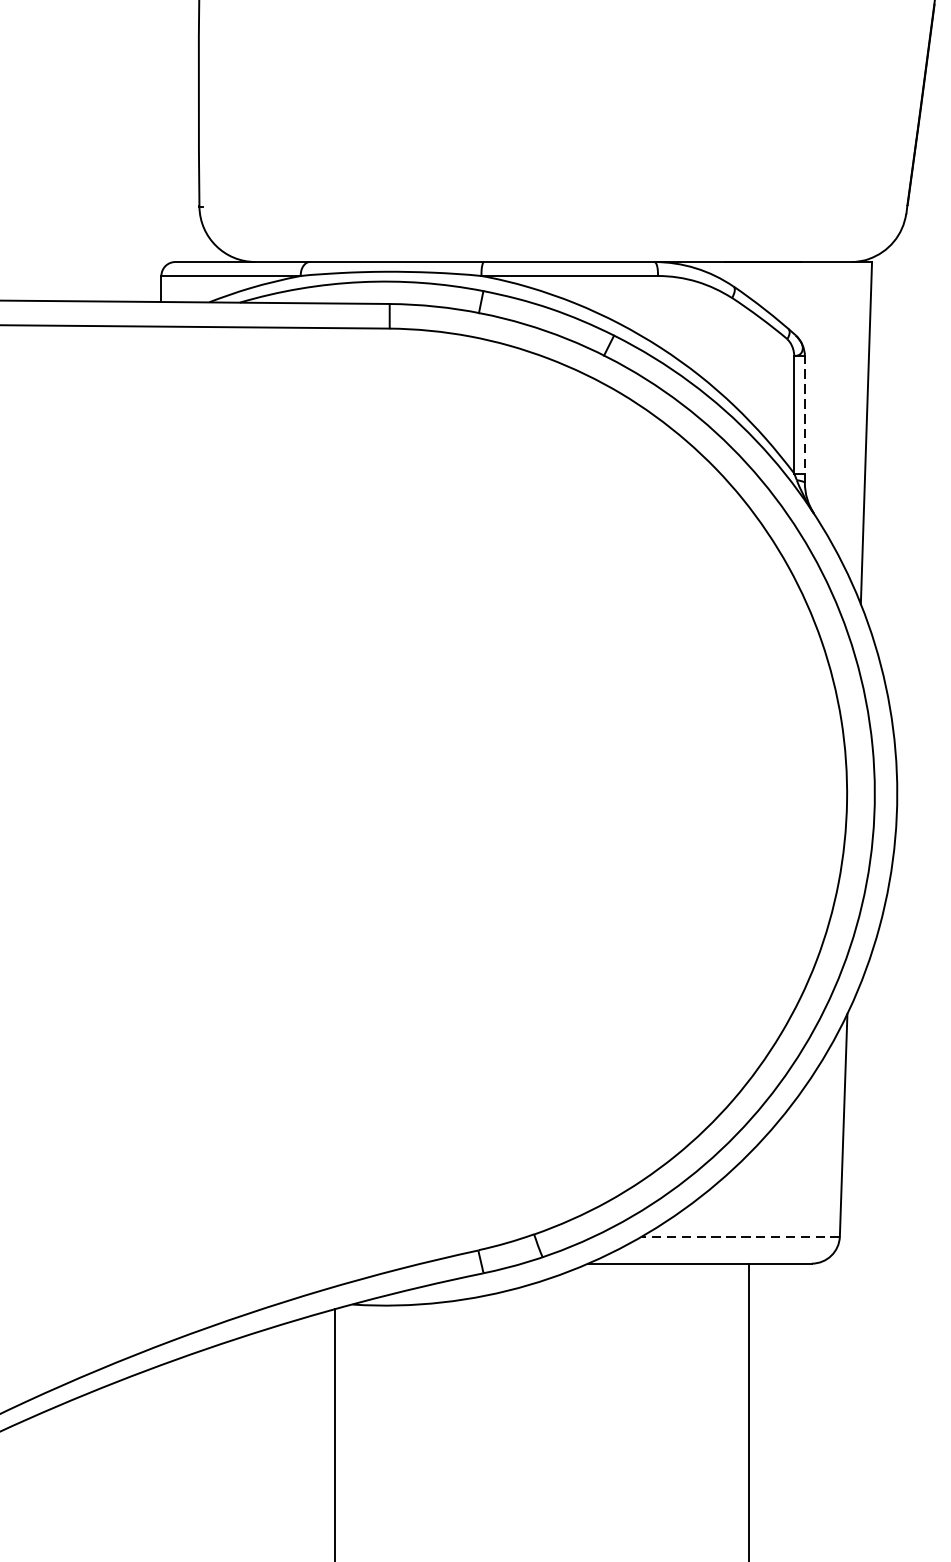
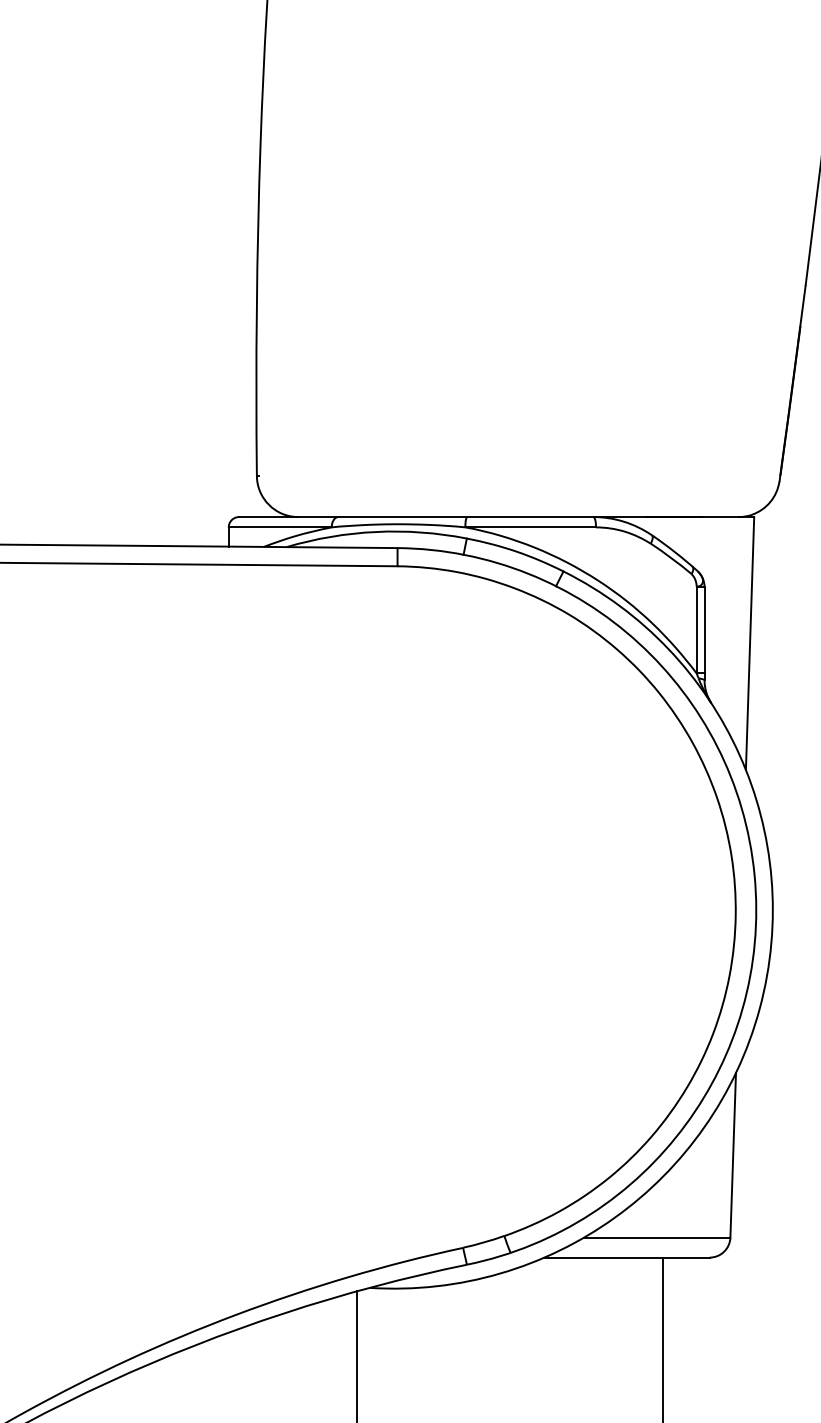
line: (804, 419) -> (704, 633), dashed -> solid
line: (739, 1236) -> (656, 1237), dashed -> solid

